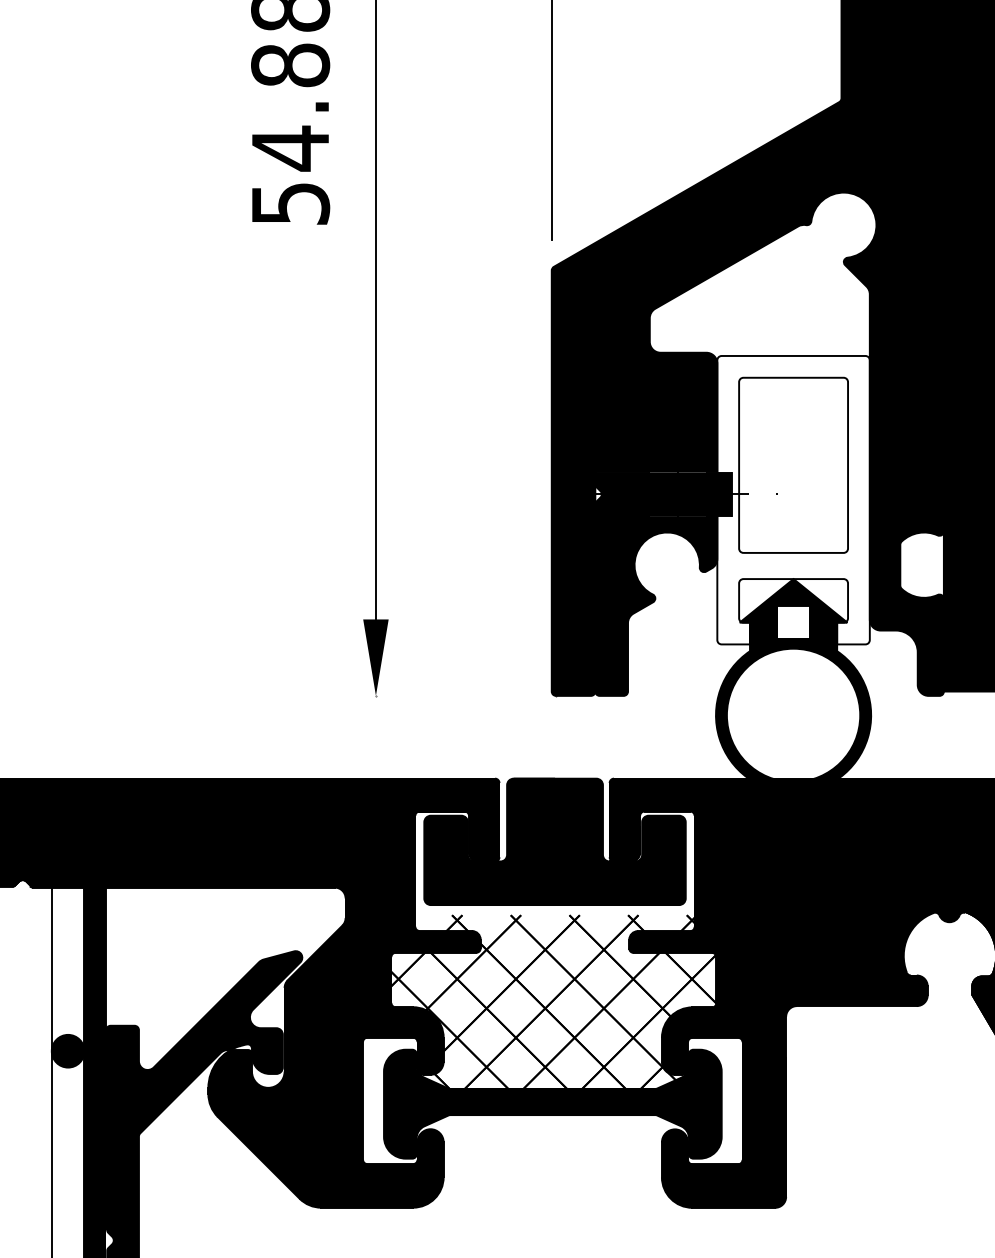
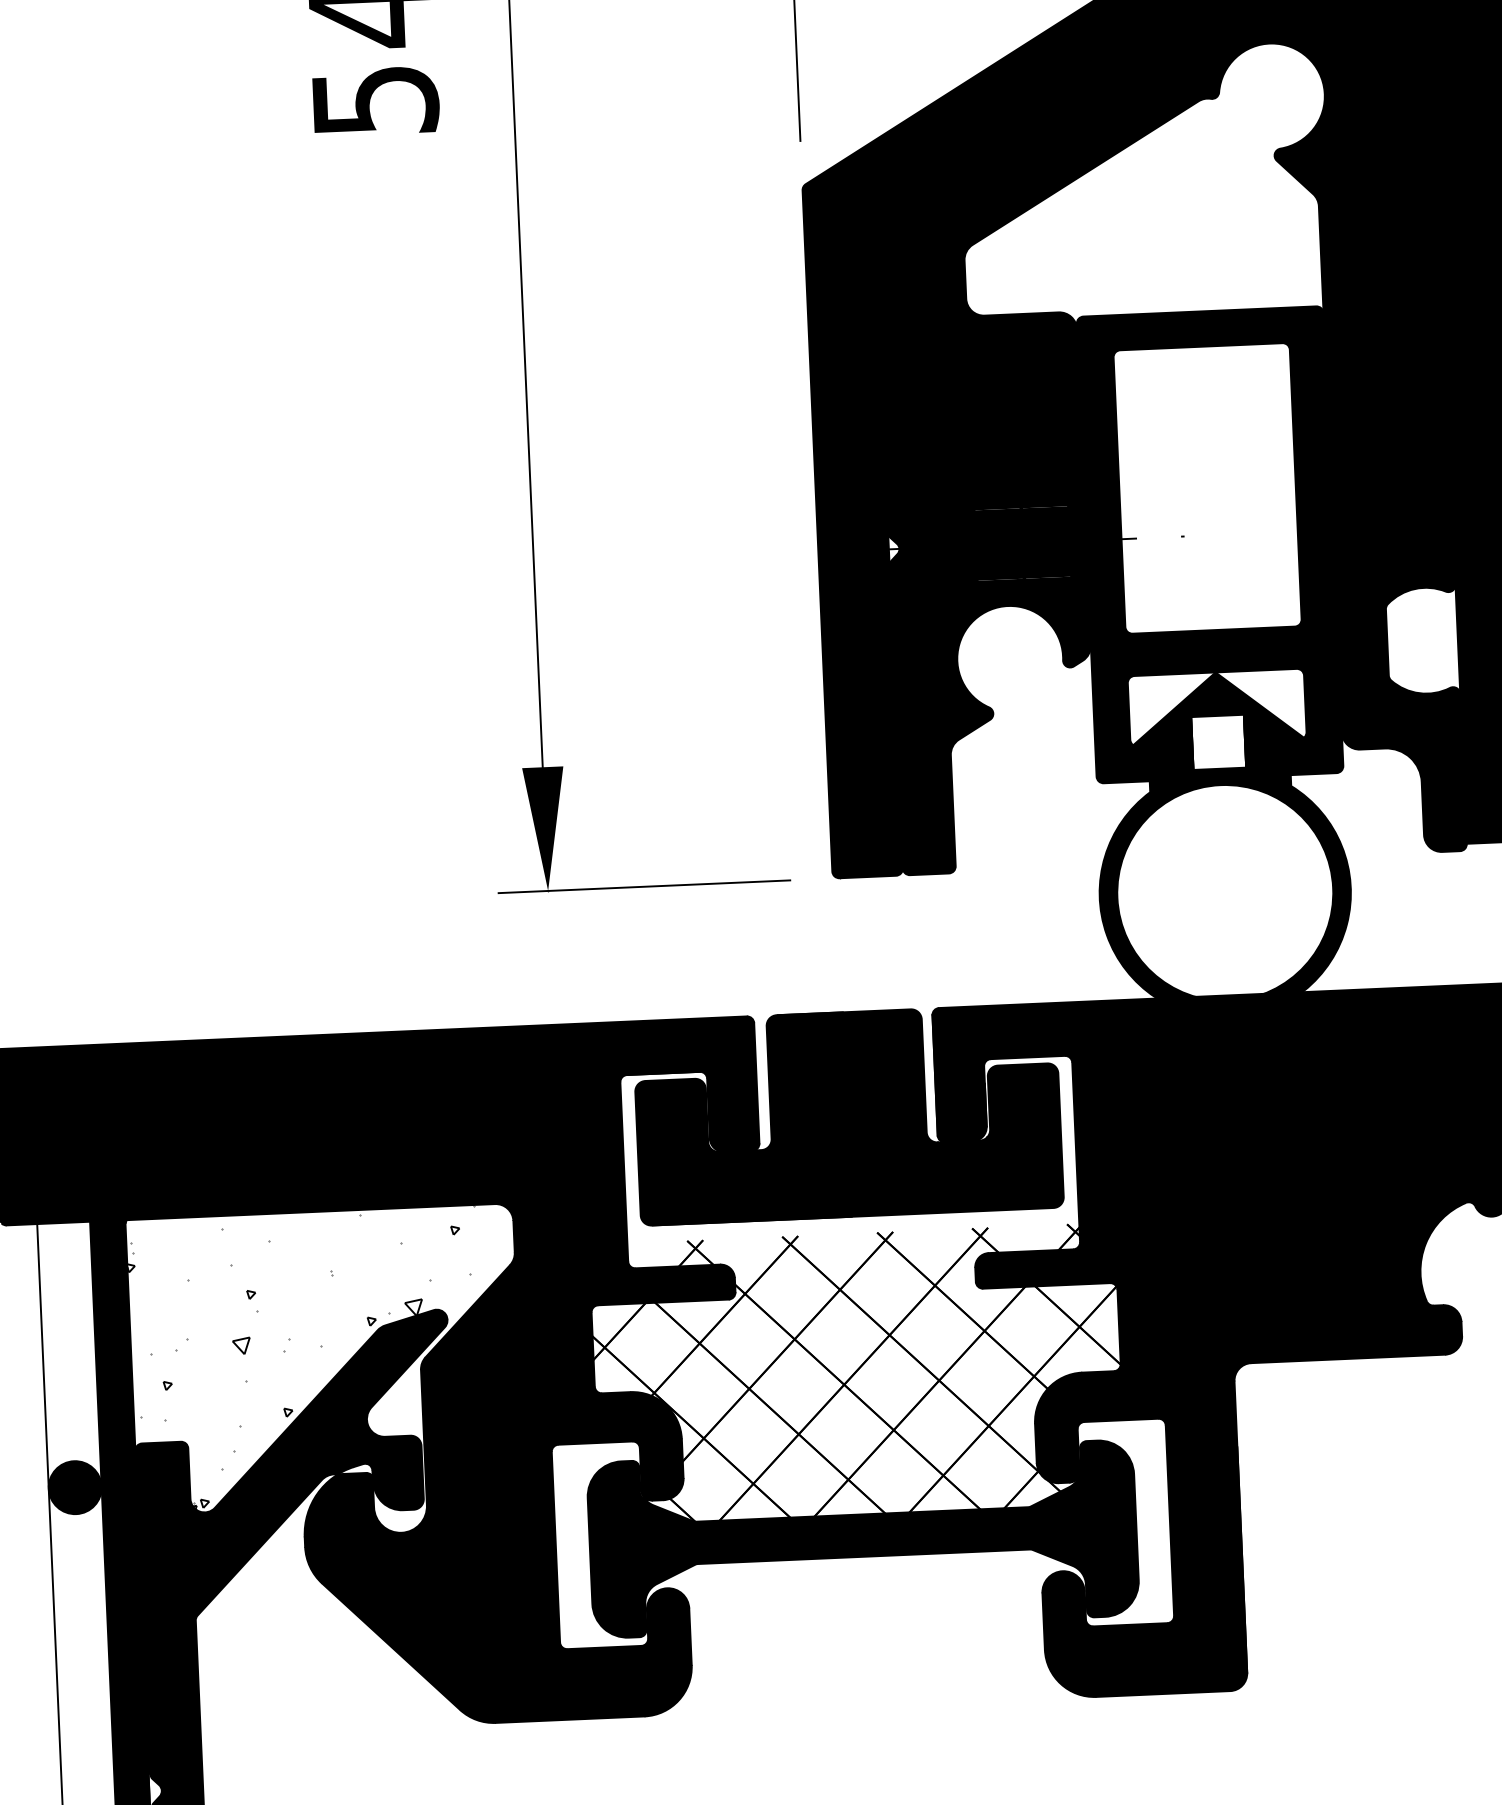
fill: (793, 499) -> (1209, 543), added
line: (435, 695) -> (644, 886), added
hatch: (213, 977) -> (305, 1358), added

